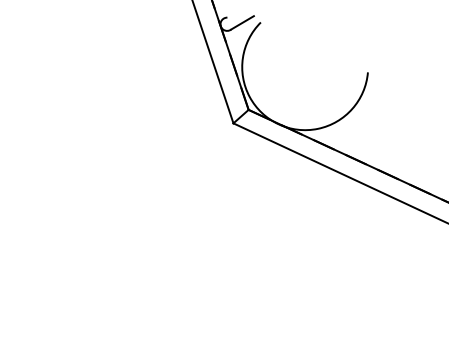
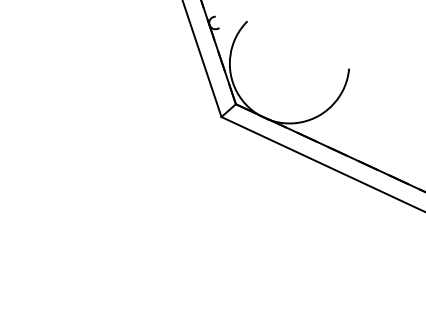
line: (242, 22) -> (230, 21), removed

